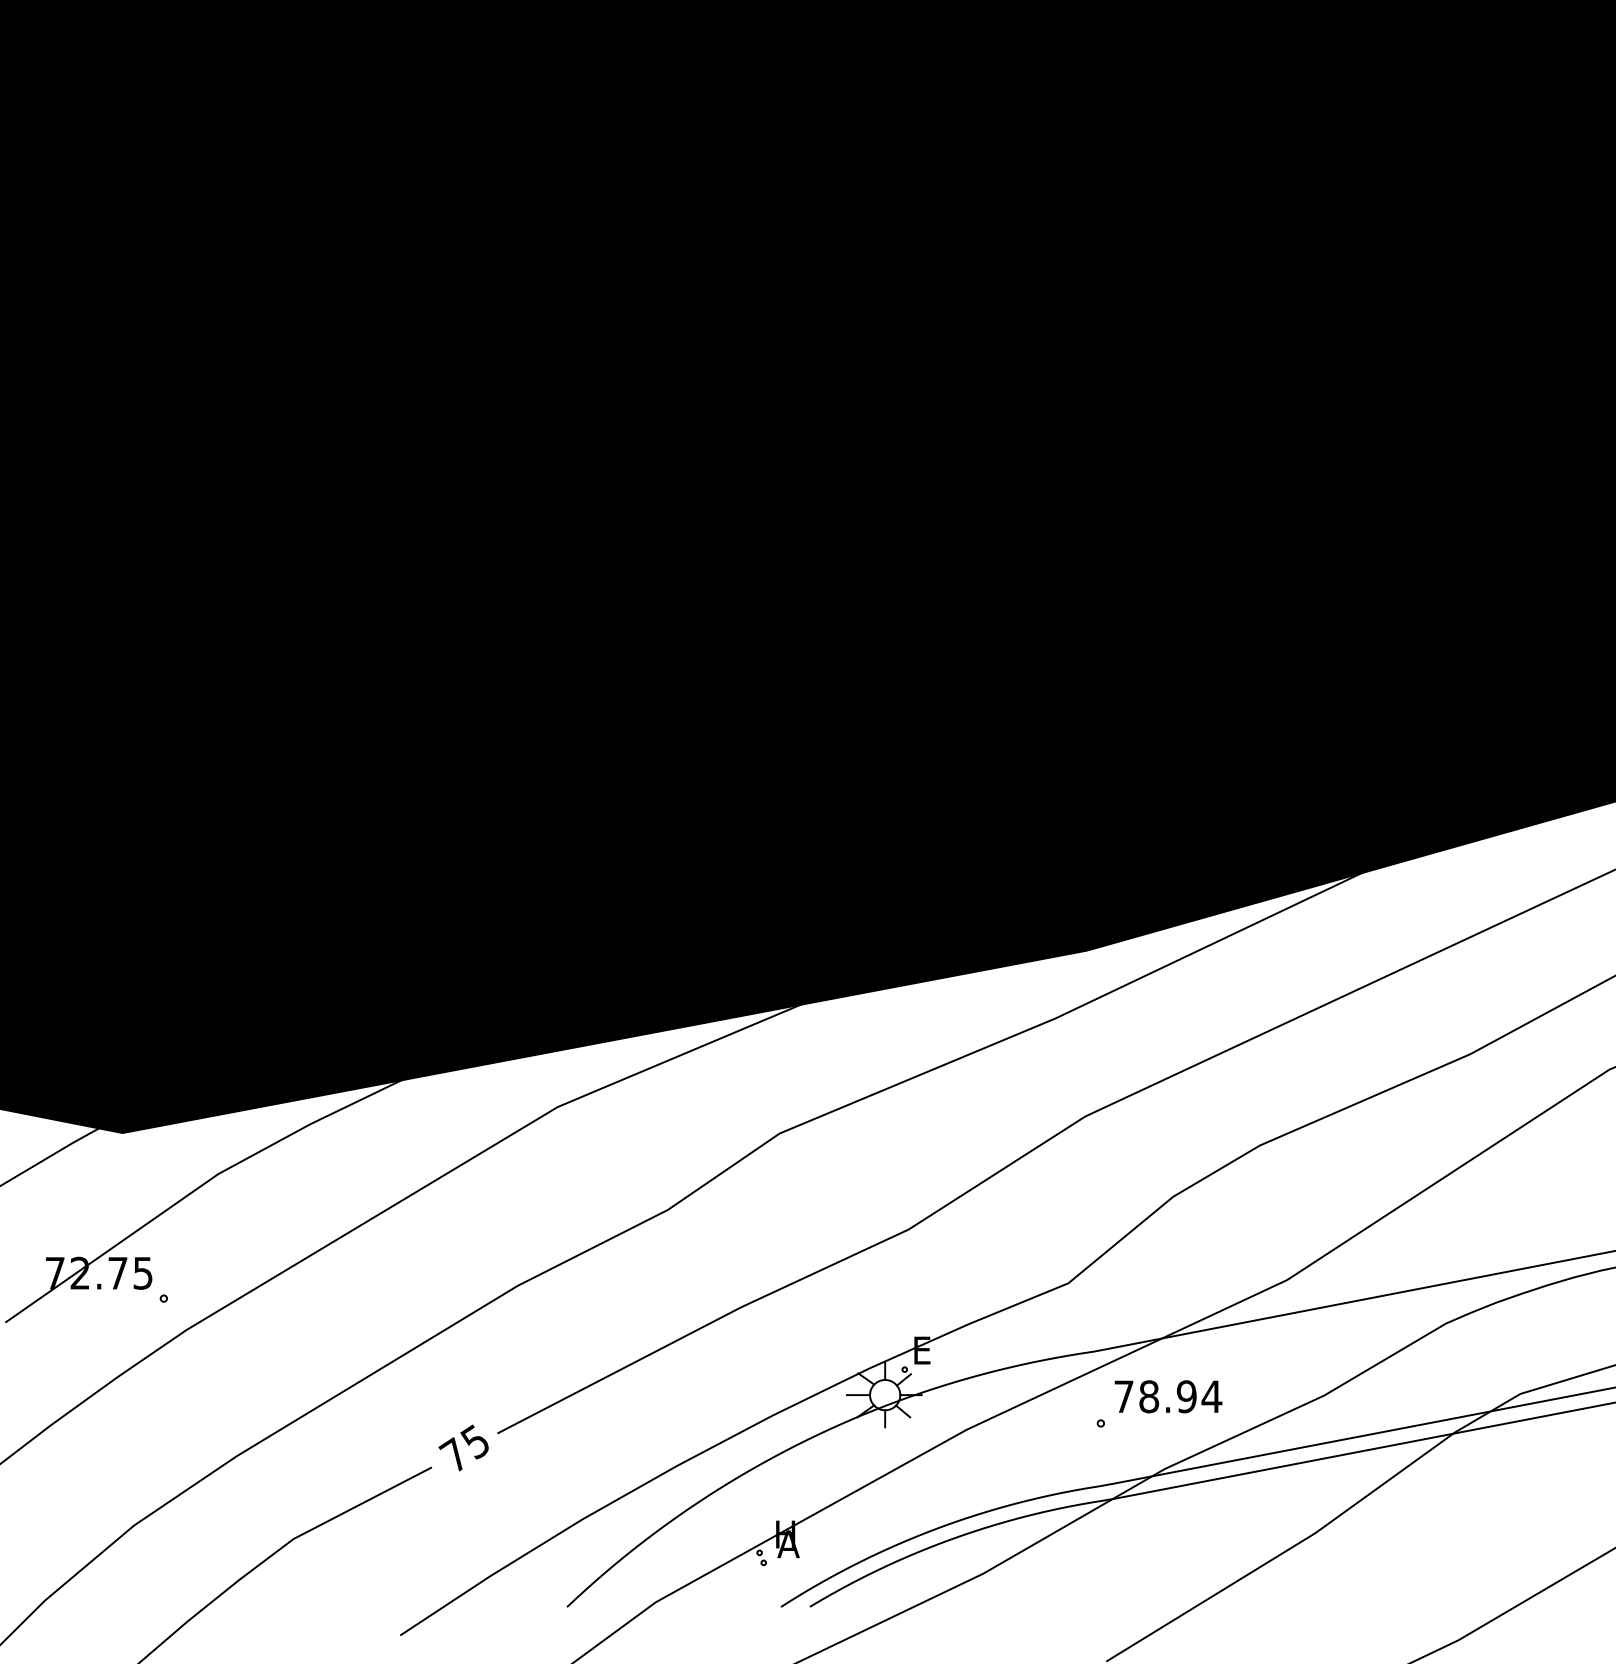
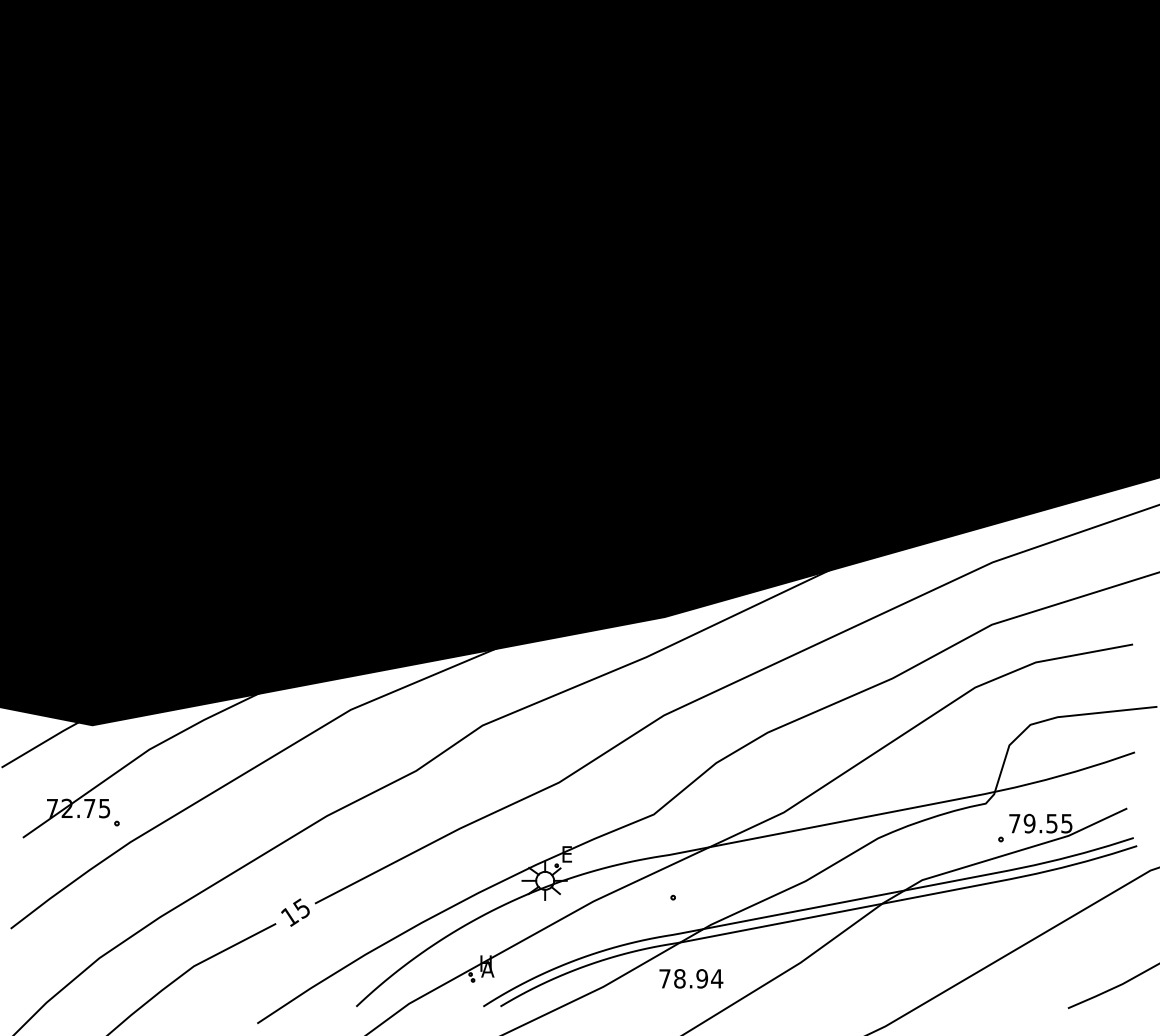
text: (1168, 1396) -> (691, 978), moved
text: (454, 1455) -> (289, 916), 75 -> 15

